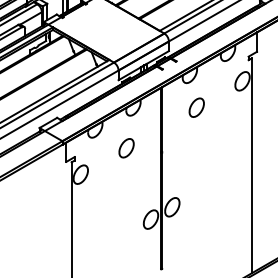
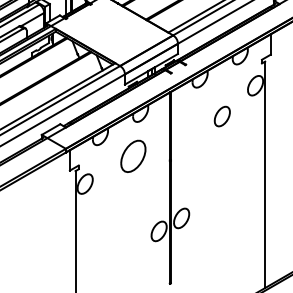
part: (195, 107) -> (221, 116), moved
part: (126, 147) -> (133, 155), size x1.6

